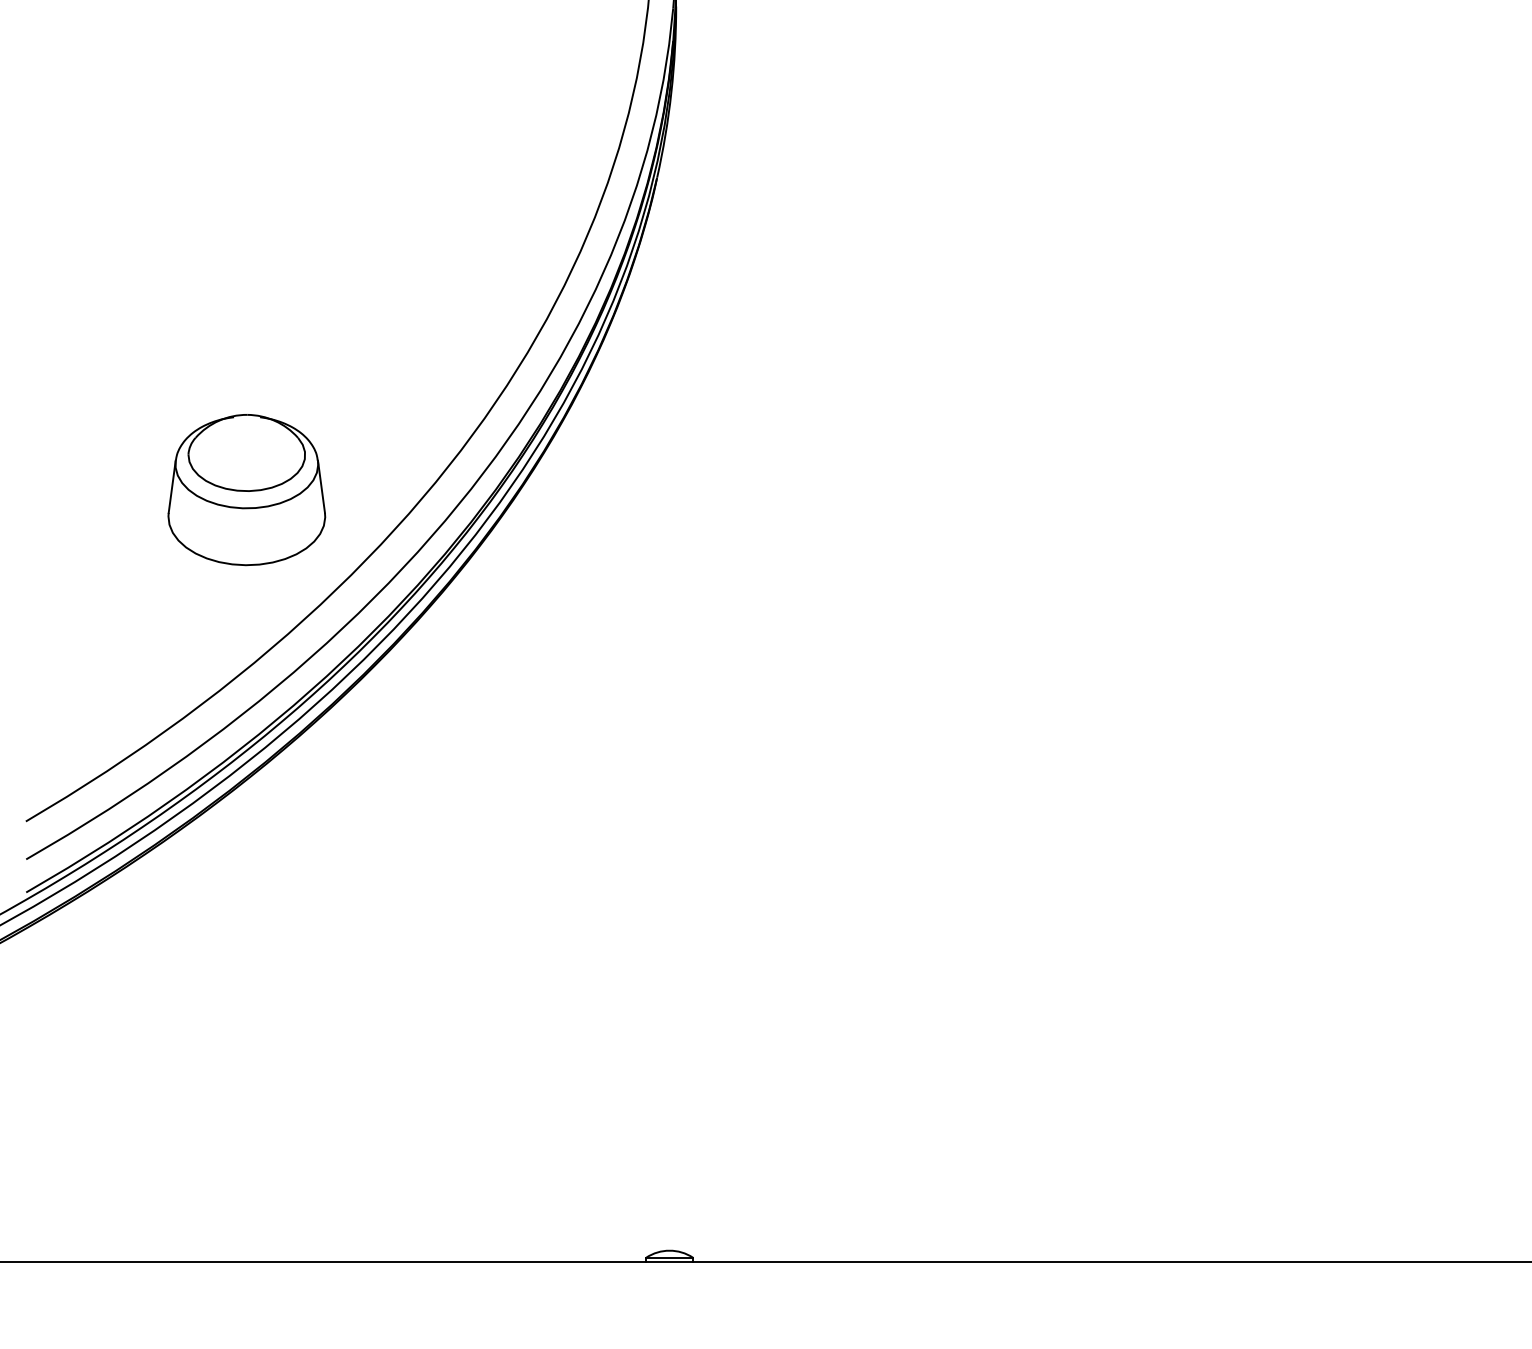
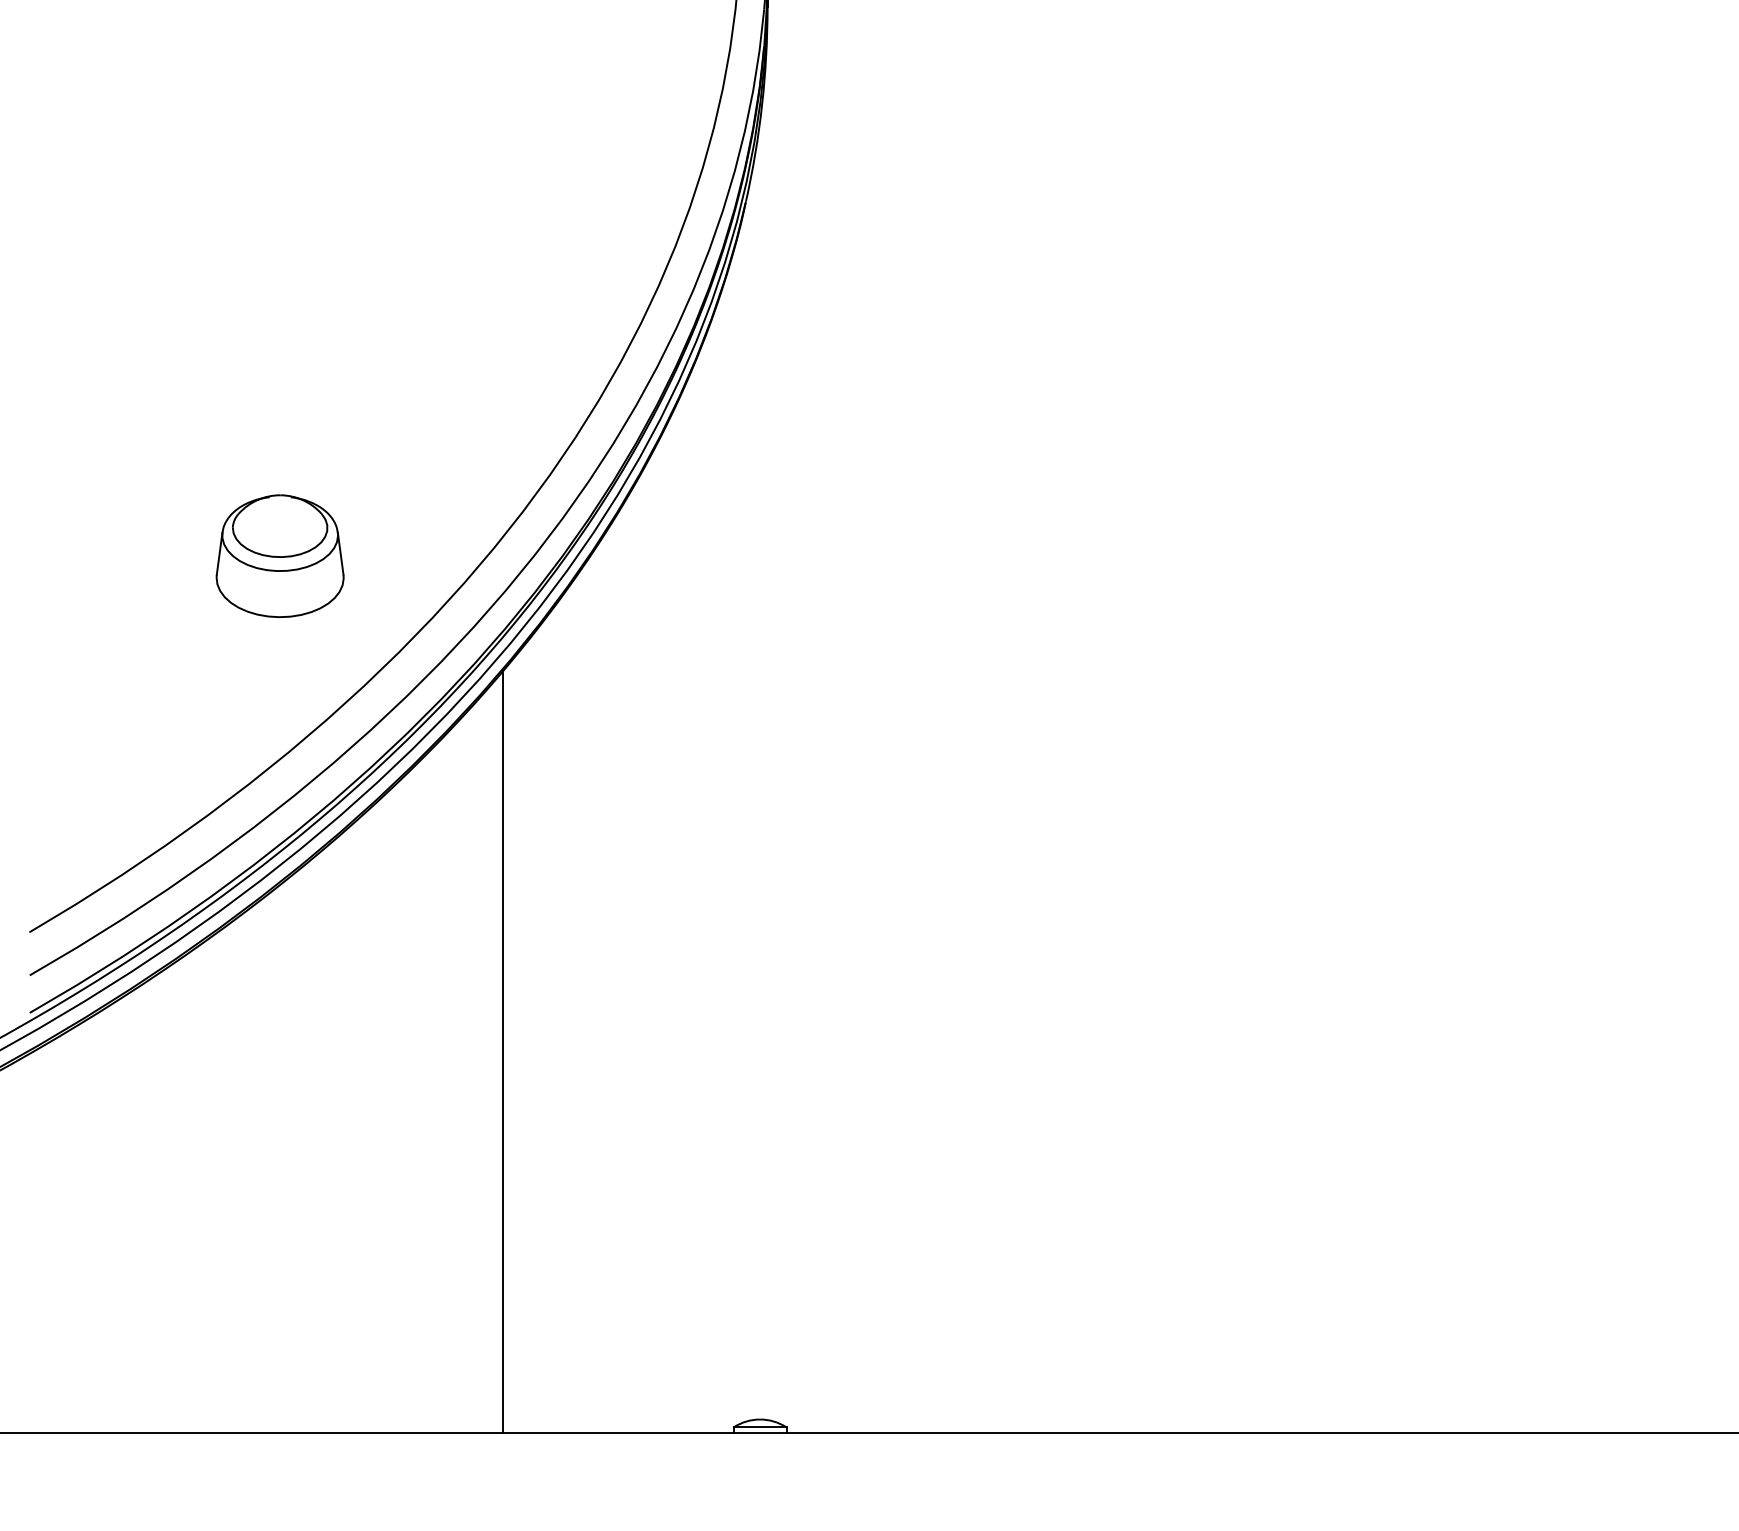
part: (246, 490) -> (279, 556), size x0.71
line: (442, 926) -> (502, 1051), added

